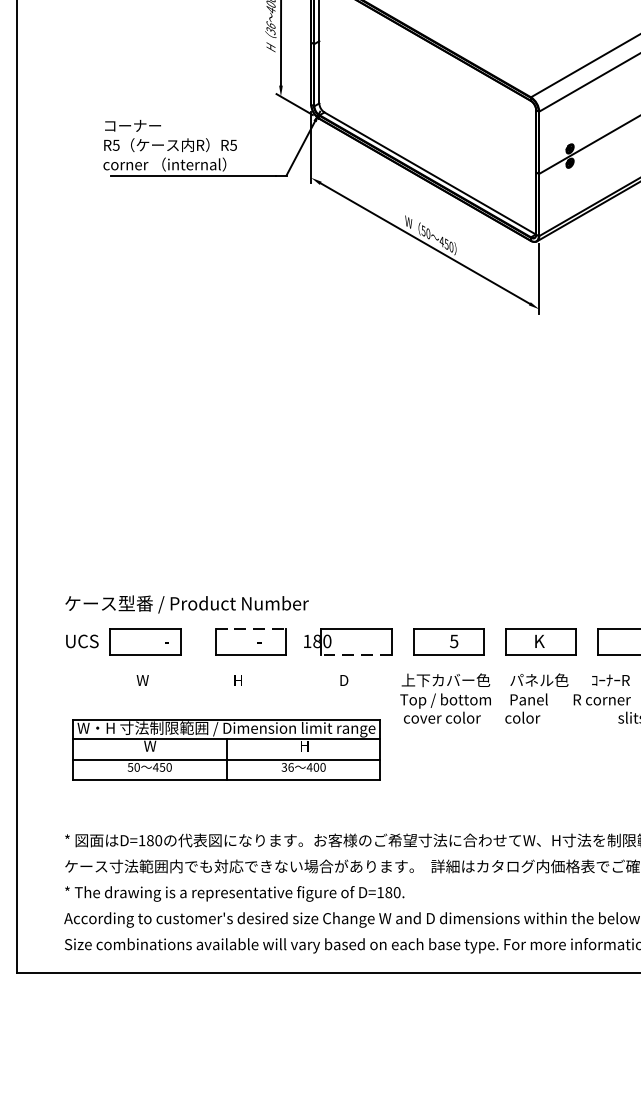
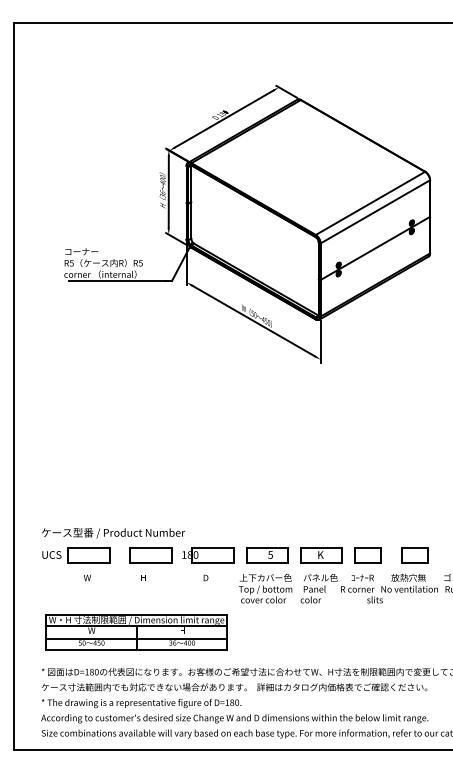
line: (251, 628) -> (151, 547), dashed -> solid
line: (357, 655) -> (213, 563), dashed -> solid
part: (226, 749) -> (136, 632), moved

